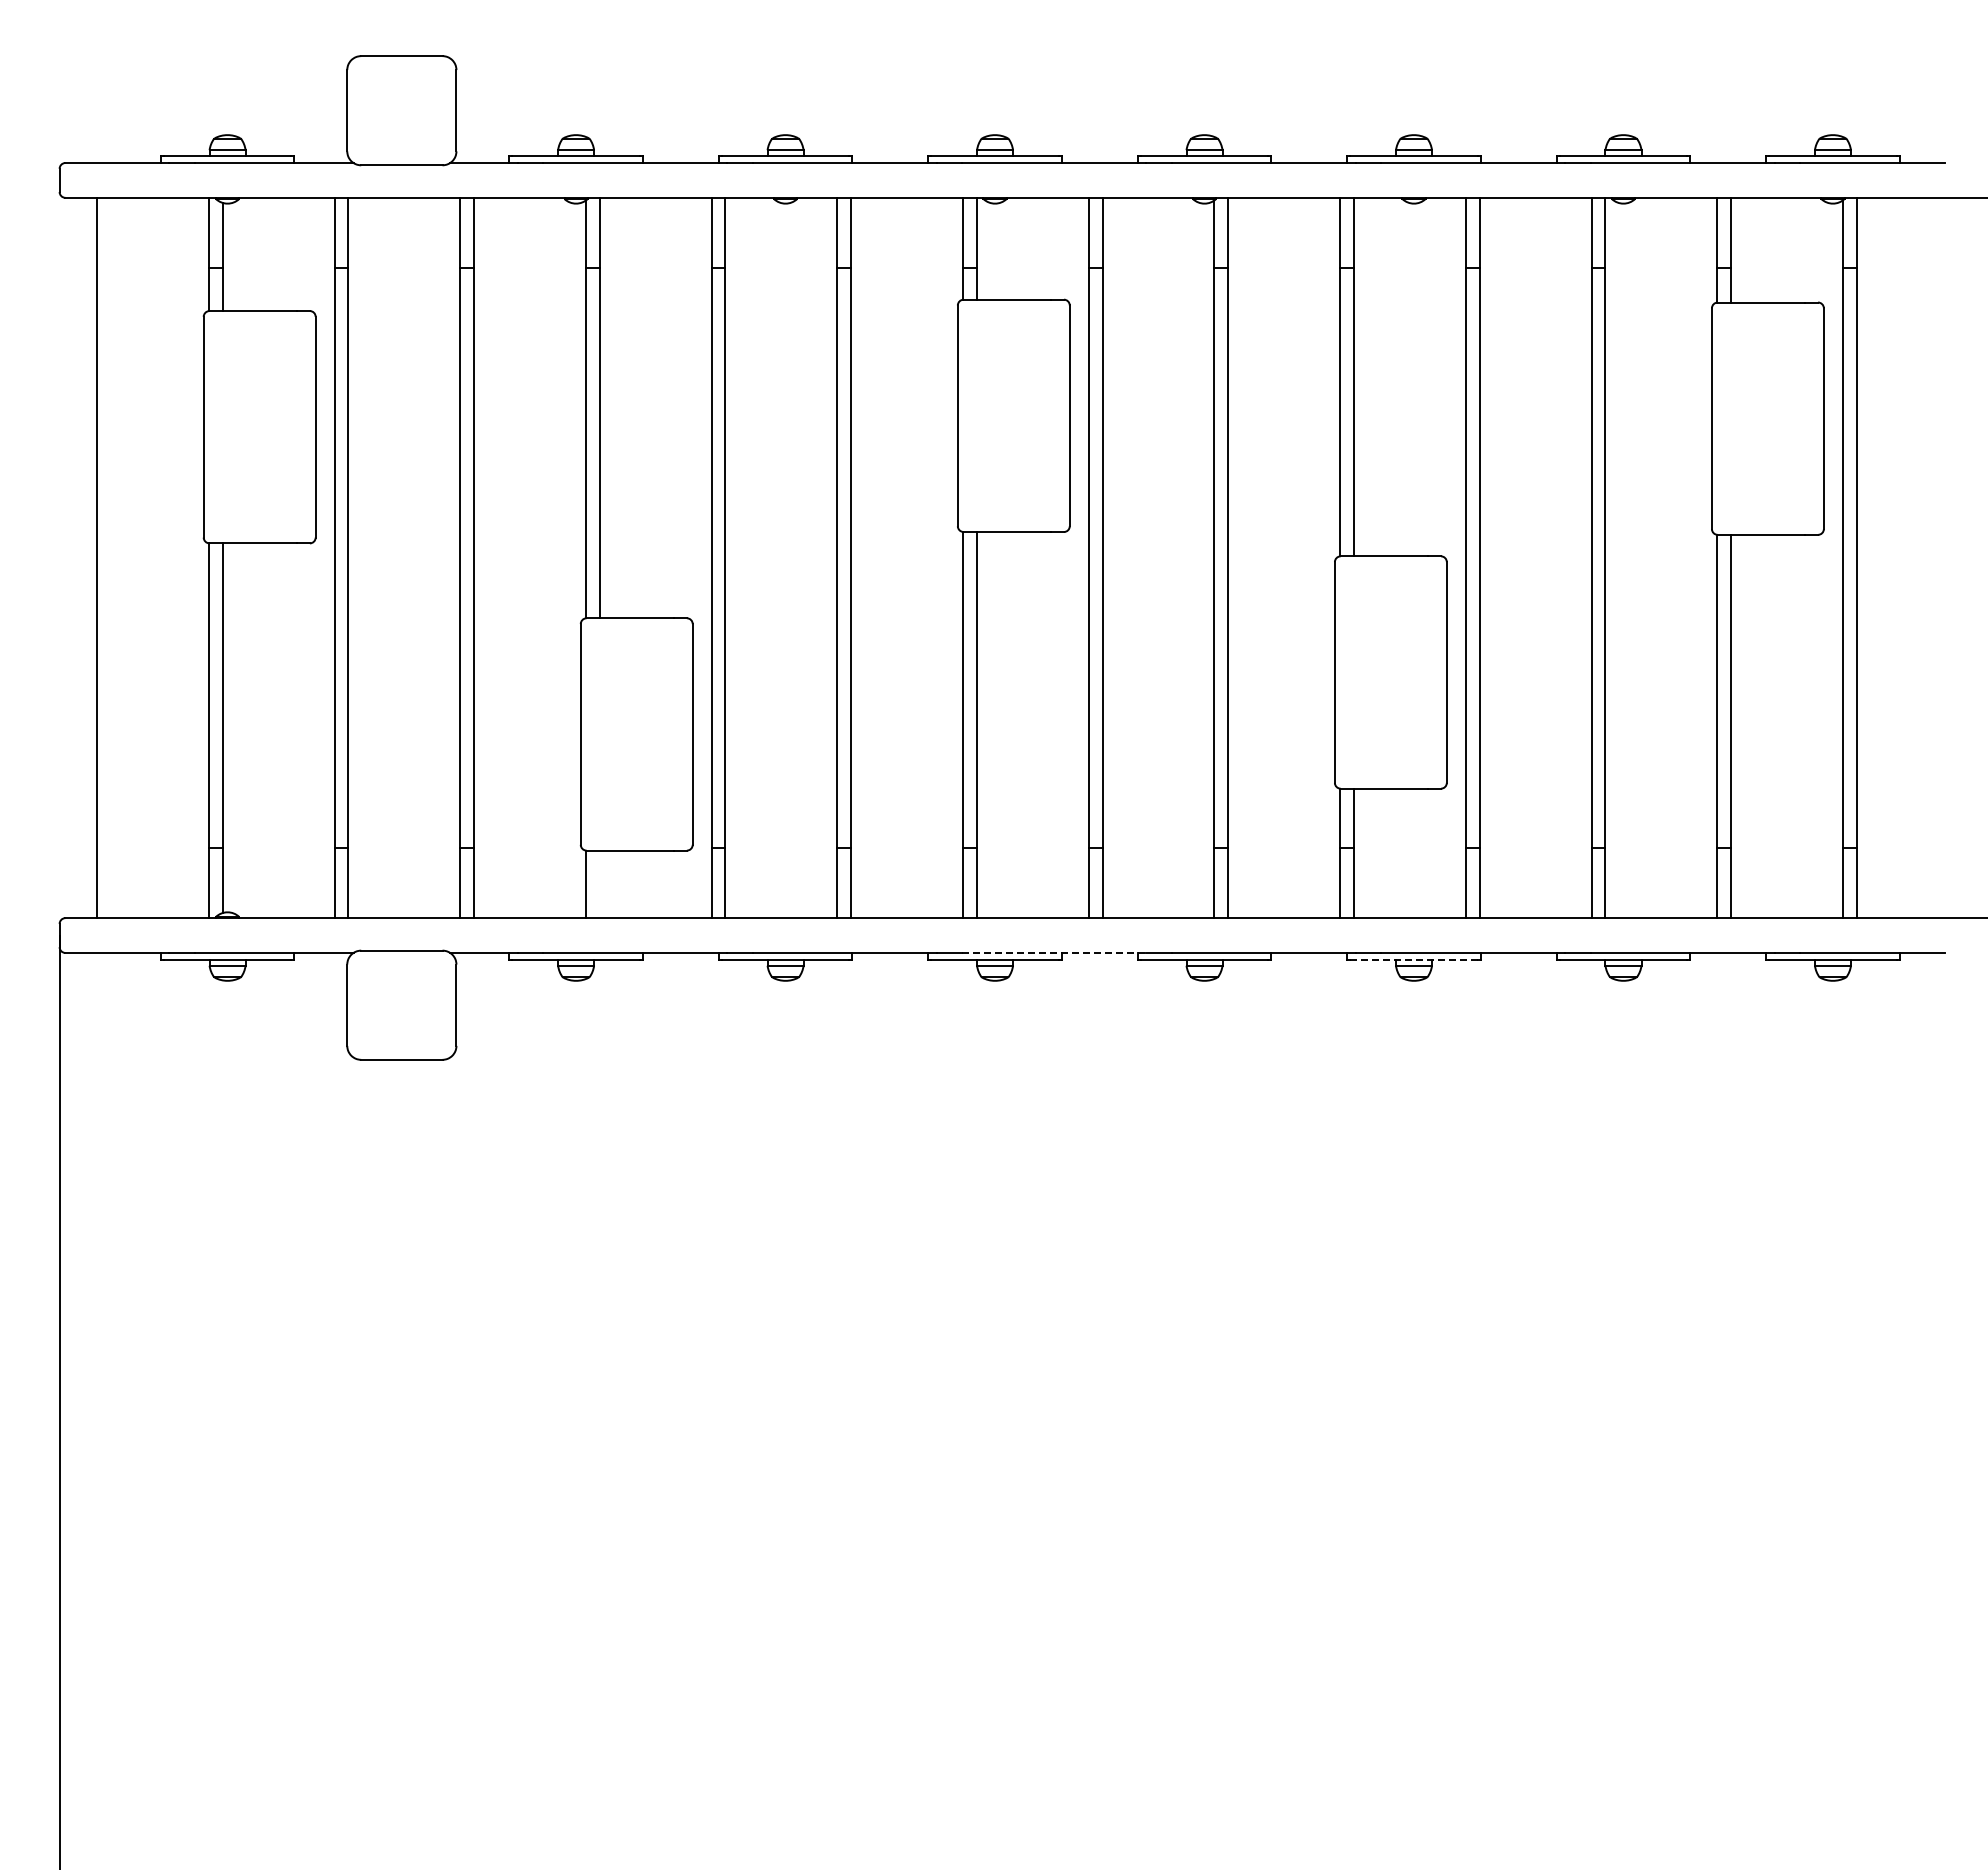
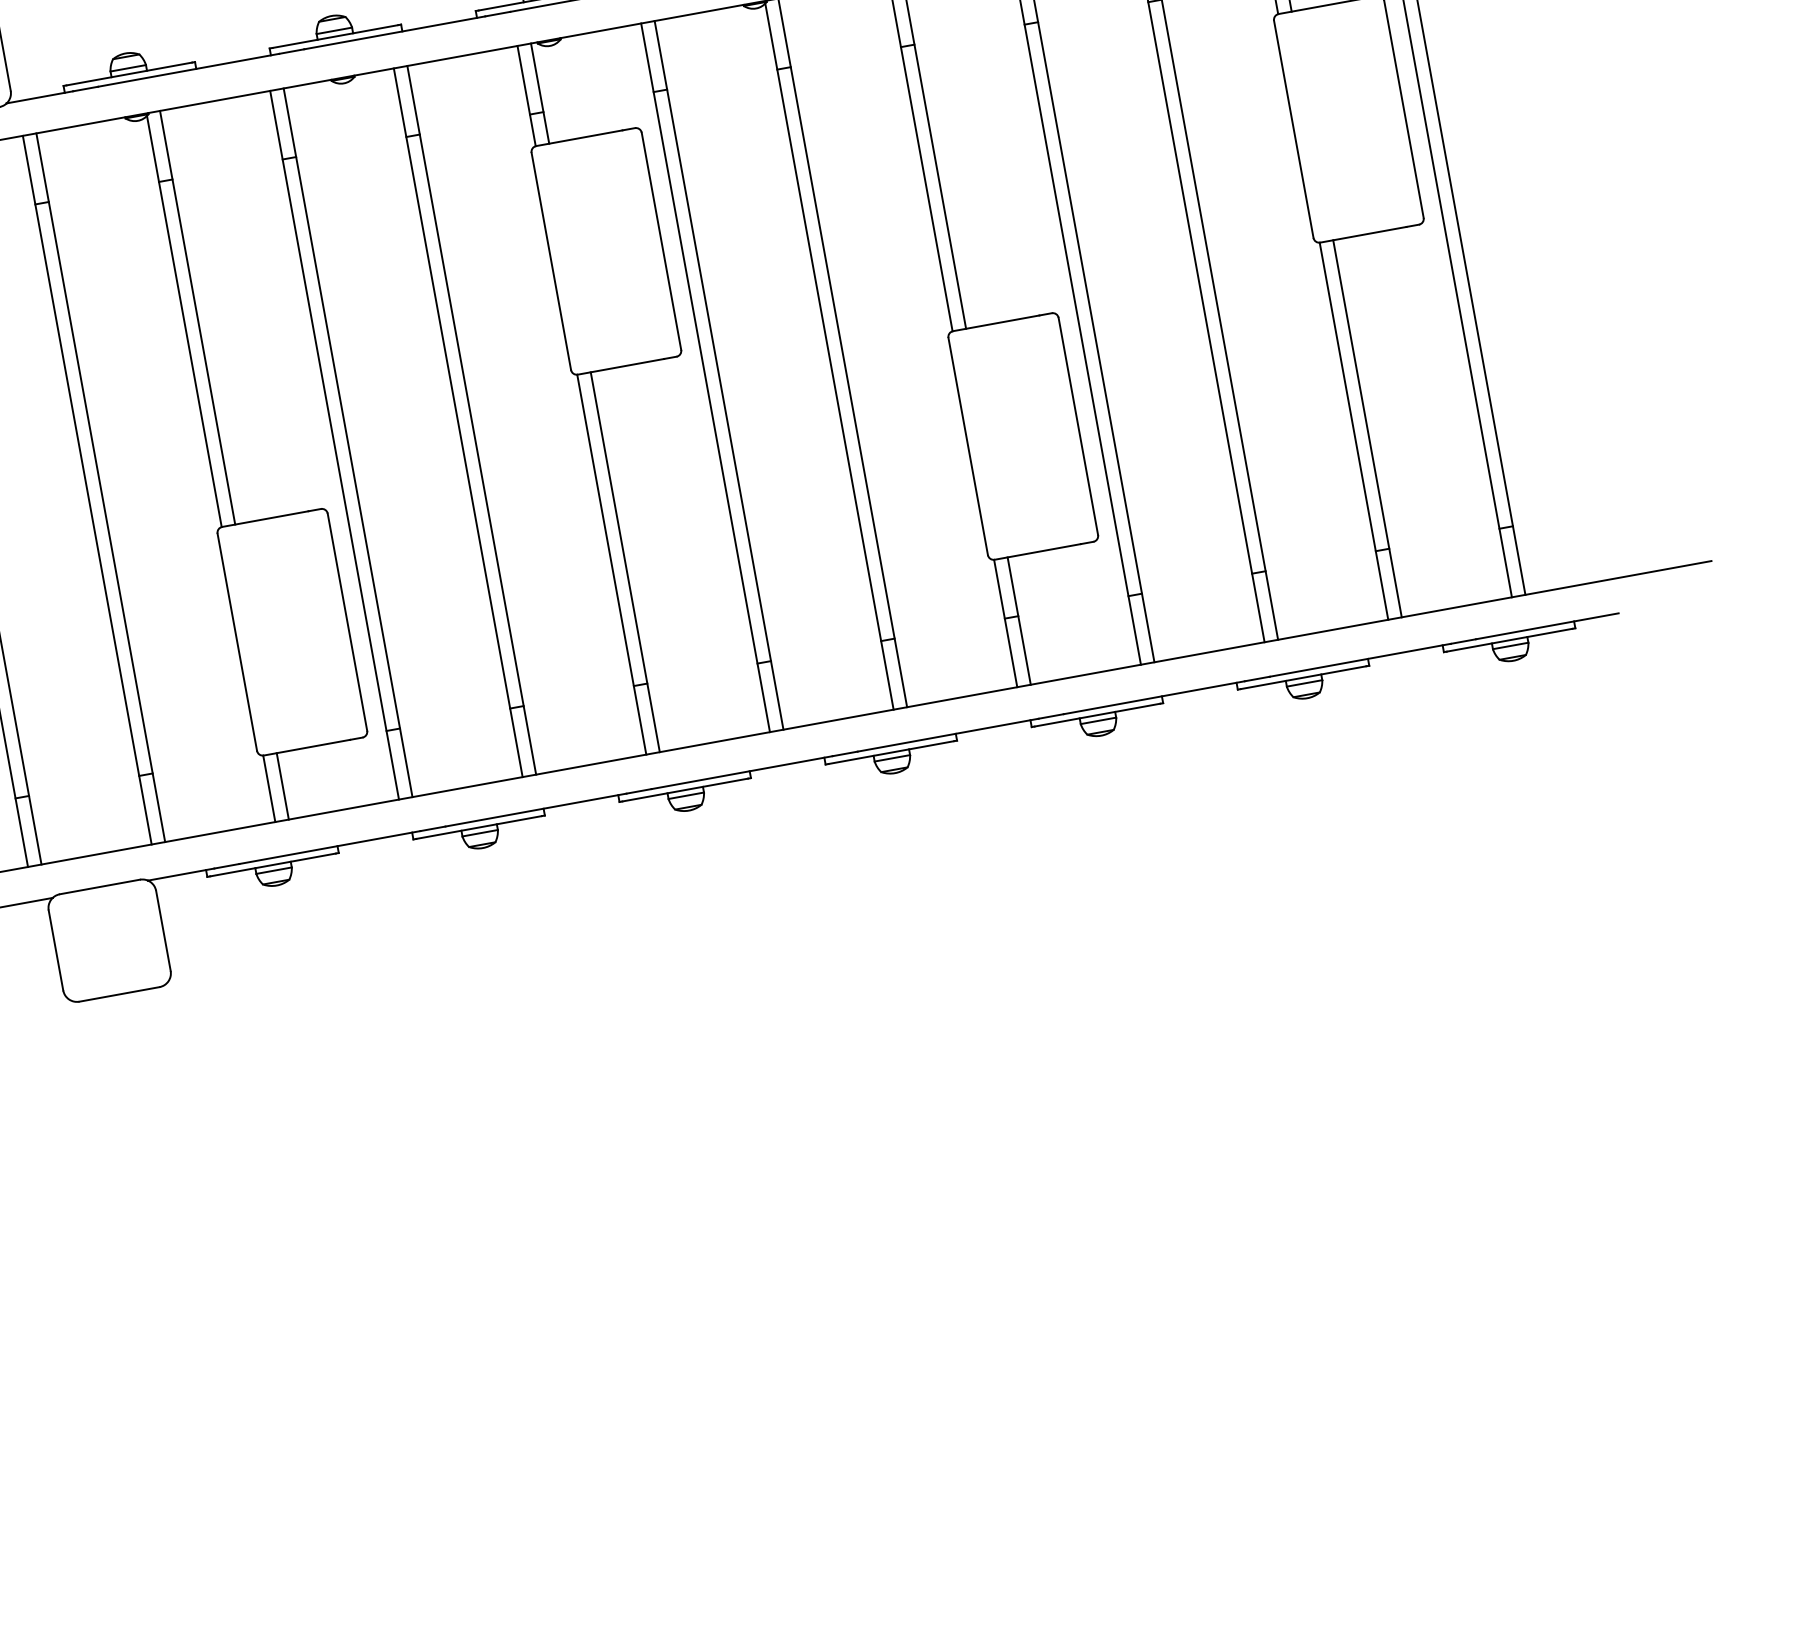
line: (599, 884) -> (282, 786), added
line: (1054, 952) -> (742, 772), dashed -> solid
line: (1414, 959) -> (1097, 714), dashed -> solid

